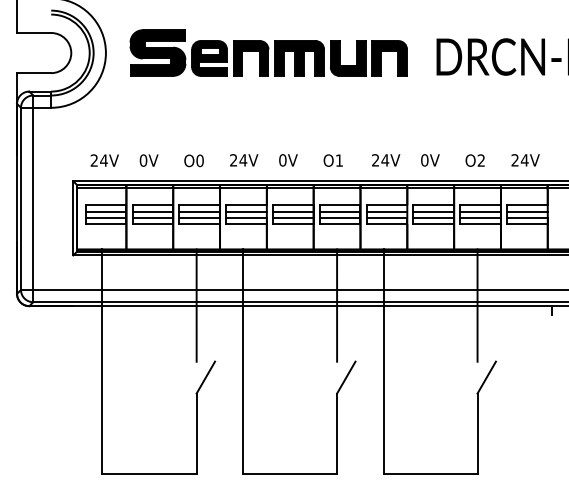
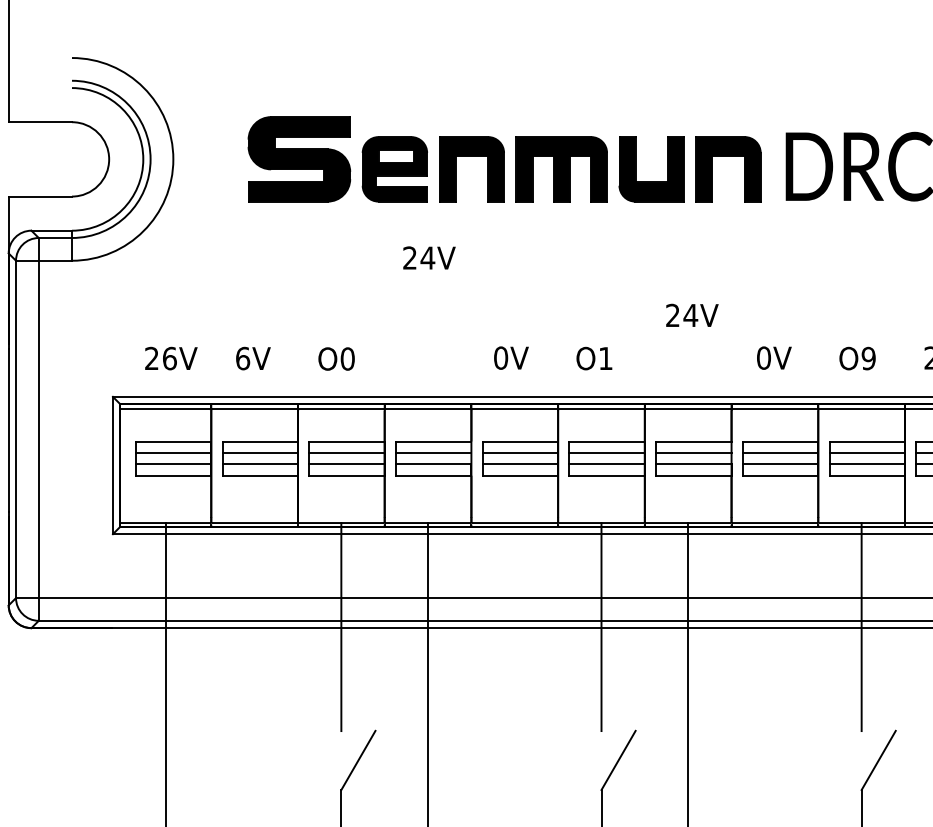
part: (268, 52) -> (504, 158), moved
text: (103, 160) -> (168, 358), 24V -> 26V
text: (143, 160) -> (242, 358), 0V -> 6V
text: (244, 160) -> (429, 258), moved
text: (386, 160) -> (693, 315), moved
text: (481, 160) -> (868, 358), O2 -> O9

